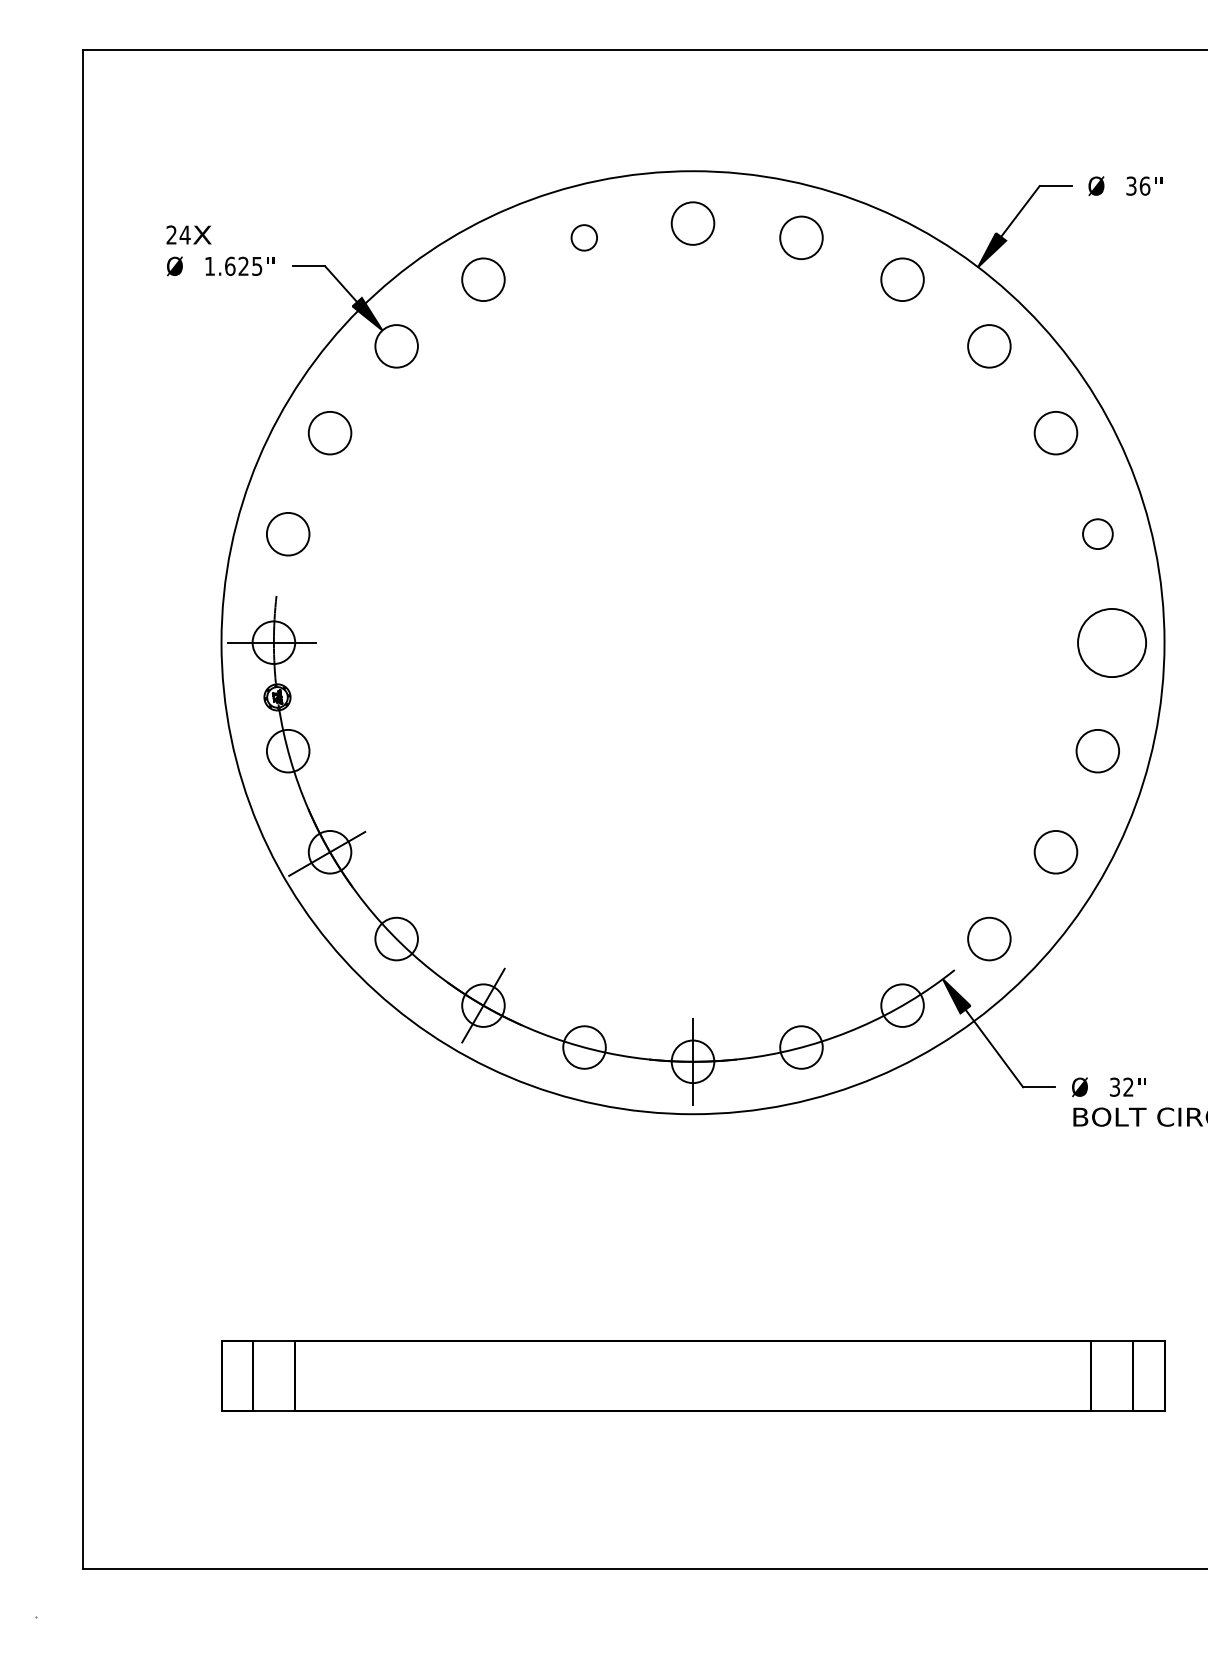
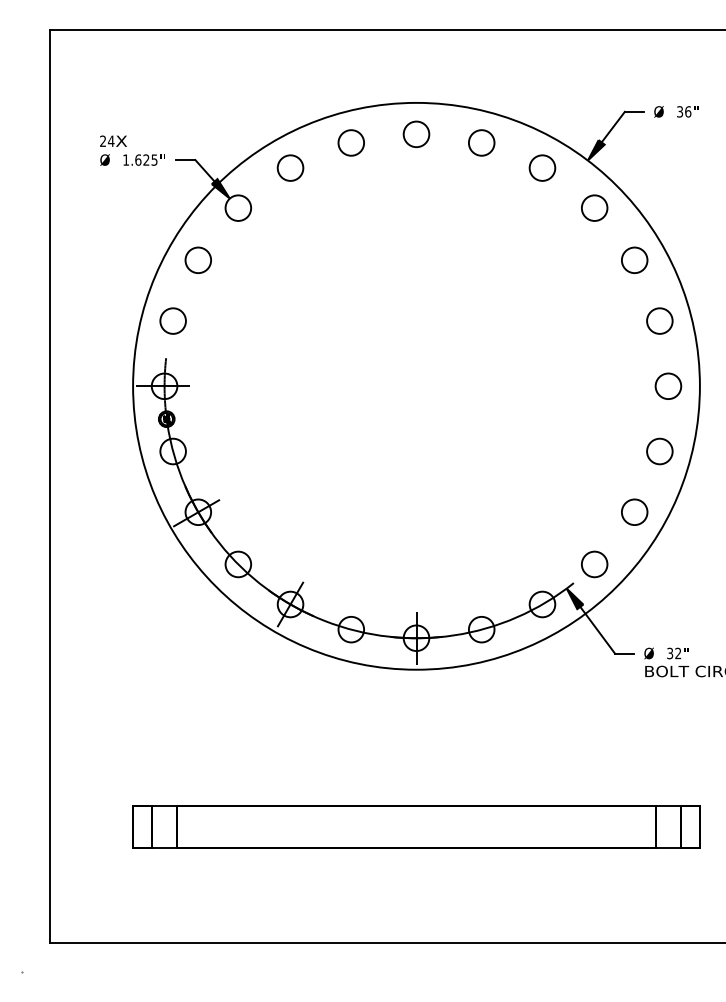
circle: (583, 237) -> (350, 142), size x1.67
circle: (1097, 533) -> (659, 320), size x1.43
circle: (1112, 641) -> (668, 385), size x0.62

